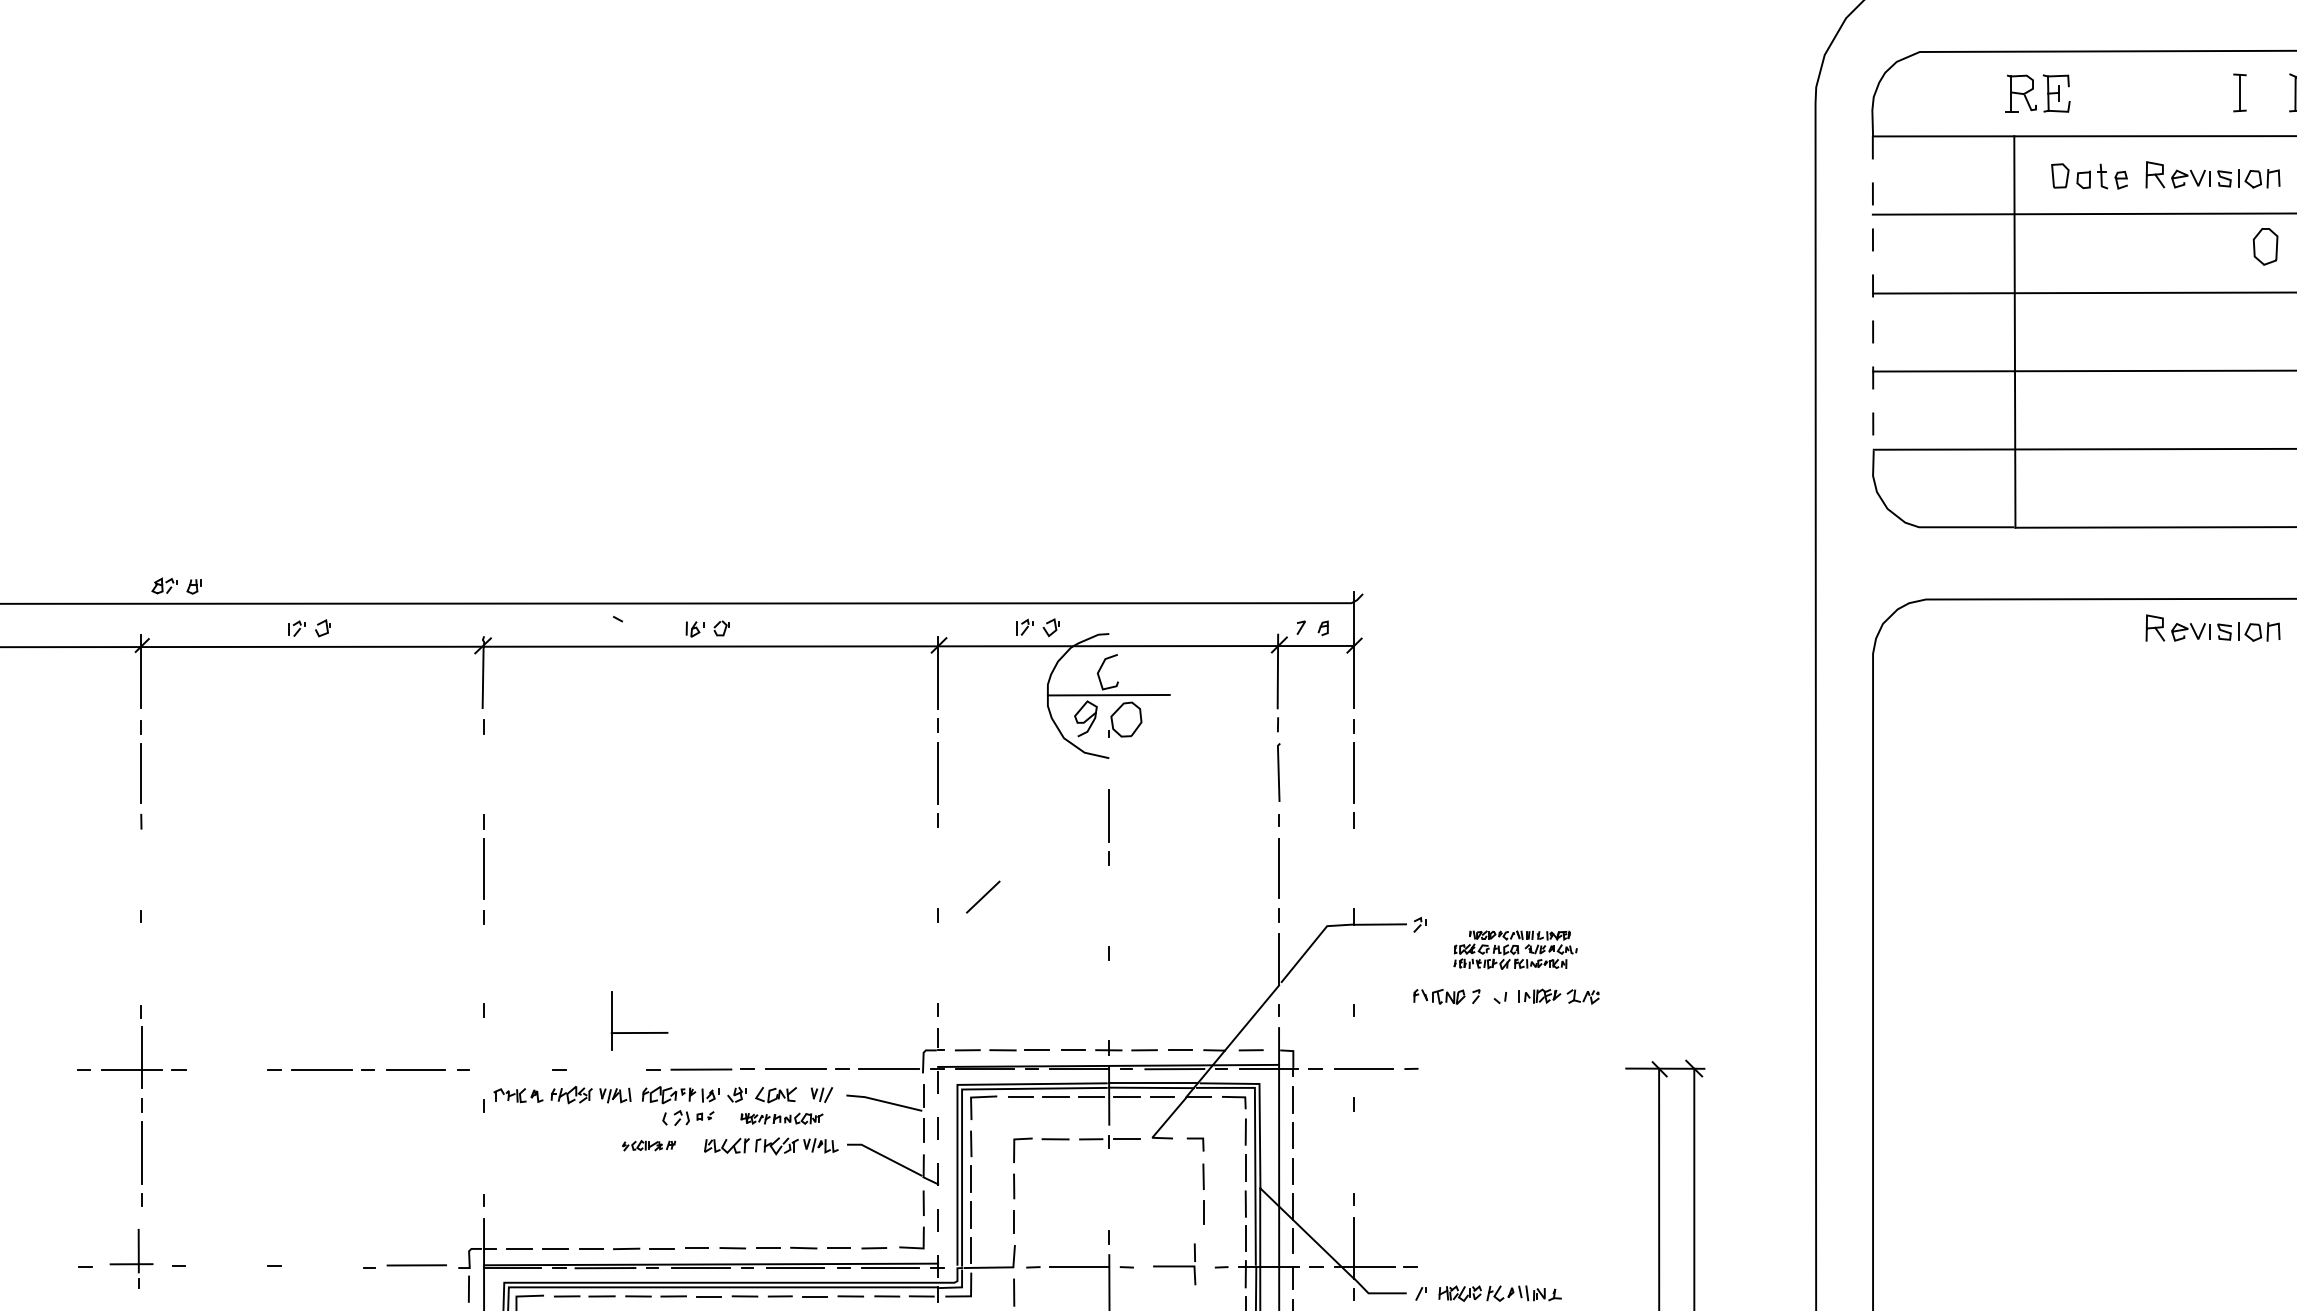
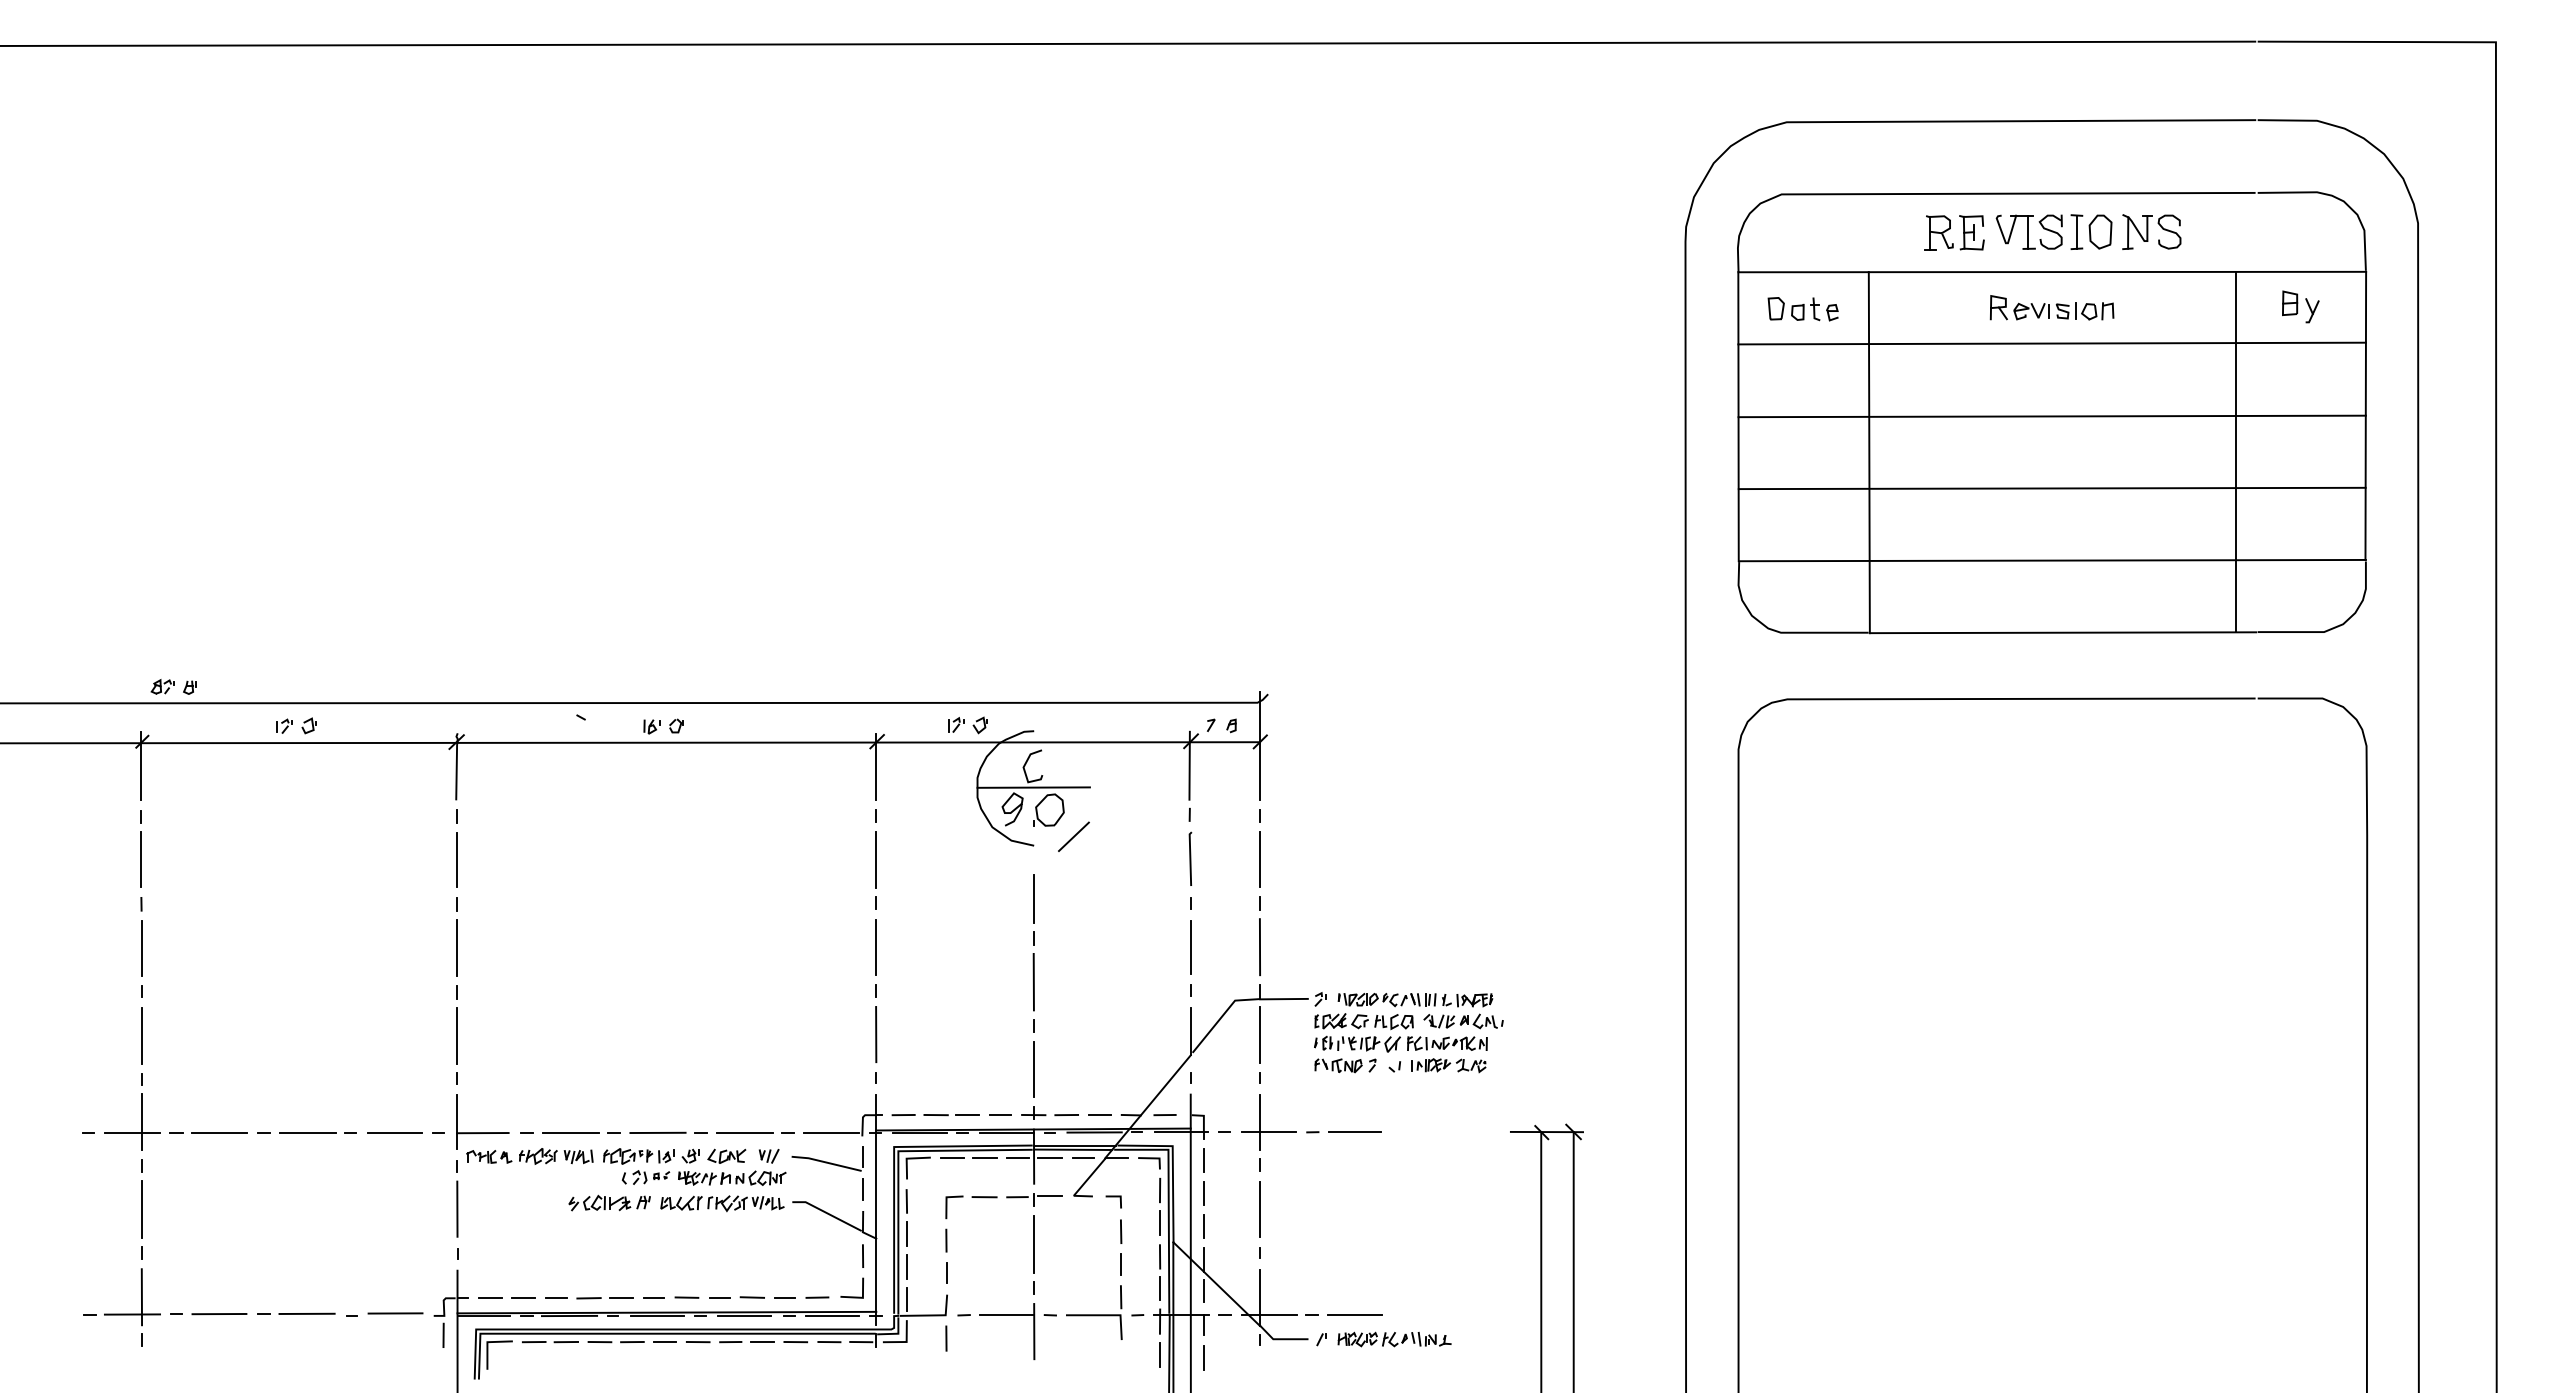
part: (2187, 92) -> (2028, 231), added
part: (2037, 93) -> (1954, 232), moved
part: (2088, 176) -> (1802, 309), moved
curve: (2255, 249) -> (2091, 234), moved
line: (1873, 293) -> (1738, 417), dashed -> solid
part: (2212, 627) -> (2051, 725), removed
line: (484, 774) -> (457, 860), added
line: (938, 868) -> (876, 947), added
line: (1353, 868) -> (1259, 947), added
line: (141, 869) -> (141, 948), added
line: (982, 896) -> (1073, 836), moved
line: (1108, 905) -> (1033, 981), added
part: (1515, 949) -> (1408, 1022), size x1.67
line: (938, 962) -> (876, 1034), added
line: (1354, 962) -> (1260, 1034), added
line: (484, 963) -> (457, 1035), added
line: (141, 965) -> (141, 1036), added
line: (1108, 1000) -> (1033, 1069), added
part: (639, 1032) -> (482, 1132), moved
line: (1354, 1057) -> (1260, 1121), added
line: (1457, 1069) -> (1355, 1132), added
line: (225, 1070) -> (219, 1133), added
line: (606, 1070) -> (570, 1133), added
part: (782, 1117) -> (732, 1177), size x1.43
part: (648, 1145) -> (609, 1202), size x1.67
line: (484, 1151) -> (457, 1208), added
line: (938, 1152) -> (876, 1209), dashed -> solid
line: (1354, 1152) -> (1260, 1209), added
line: (1109, 1190) -> (1034, 1244), added
part: (131, 1258) -> (132, 1307), size x1.43
part: (1174, 1264) -> (1094, 1312), size x1.43
line: (225, 1265) -> (219, 1313), added
line: (320, 1265) -> (306, 1313), added
line: (1456, 1267) -> (1354, 1315), added

